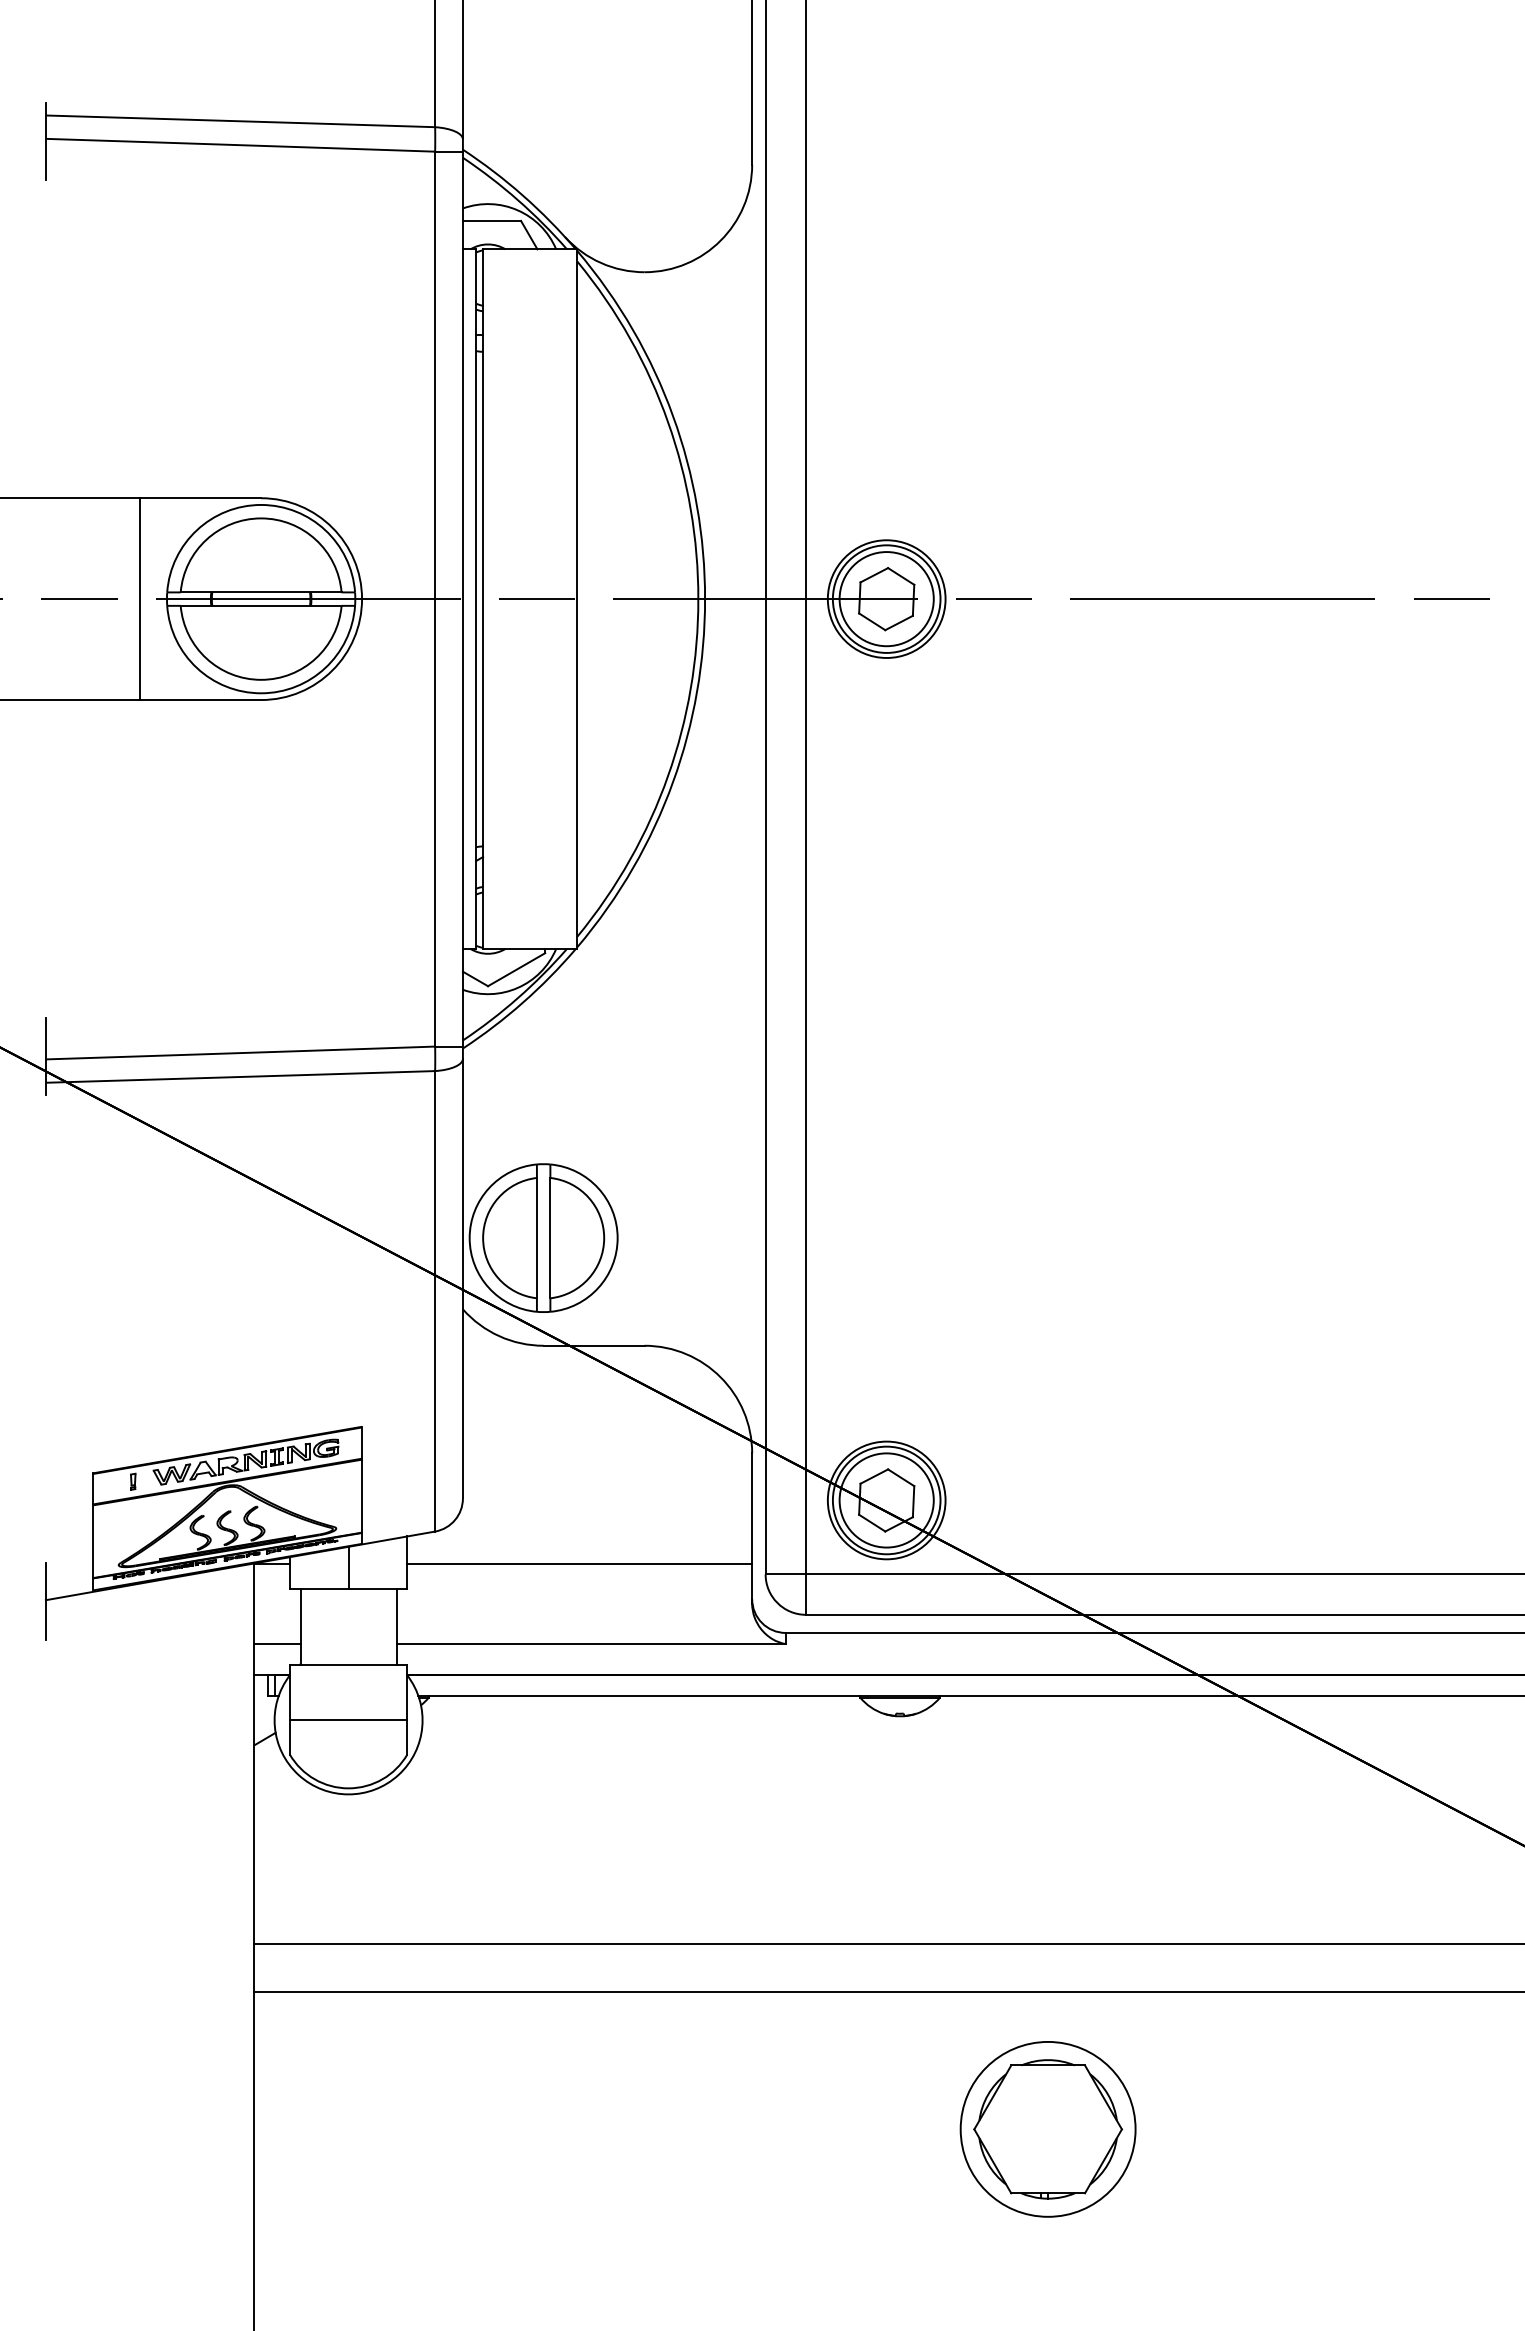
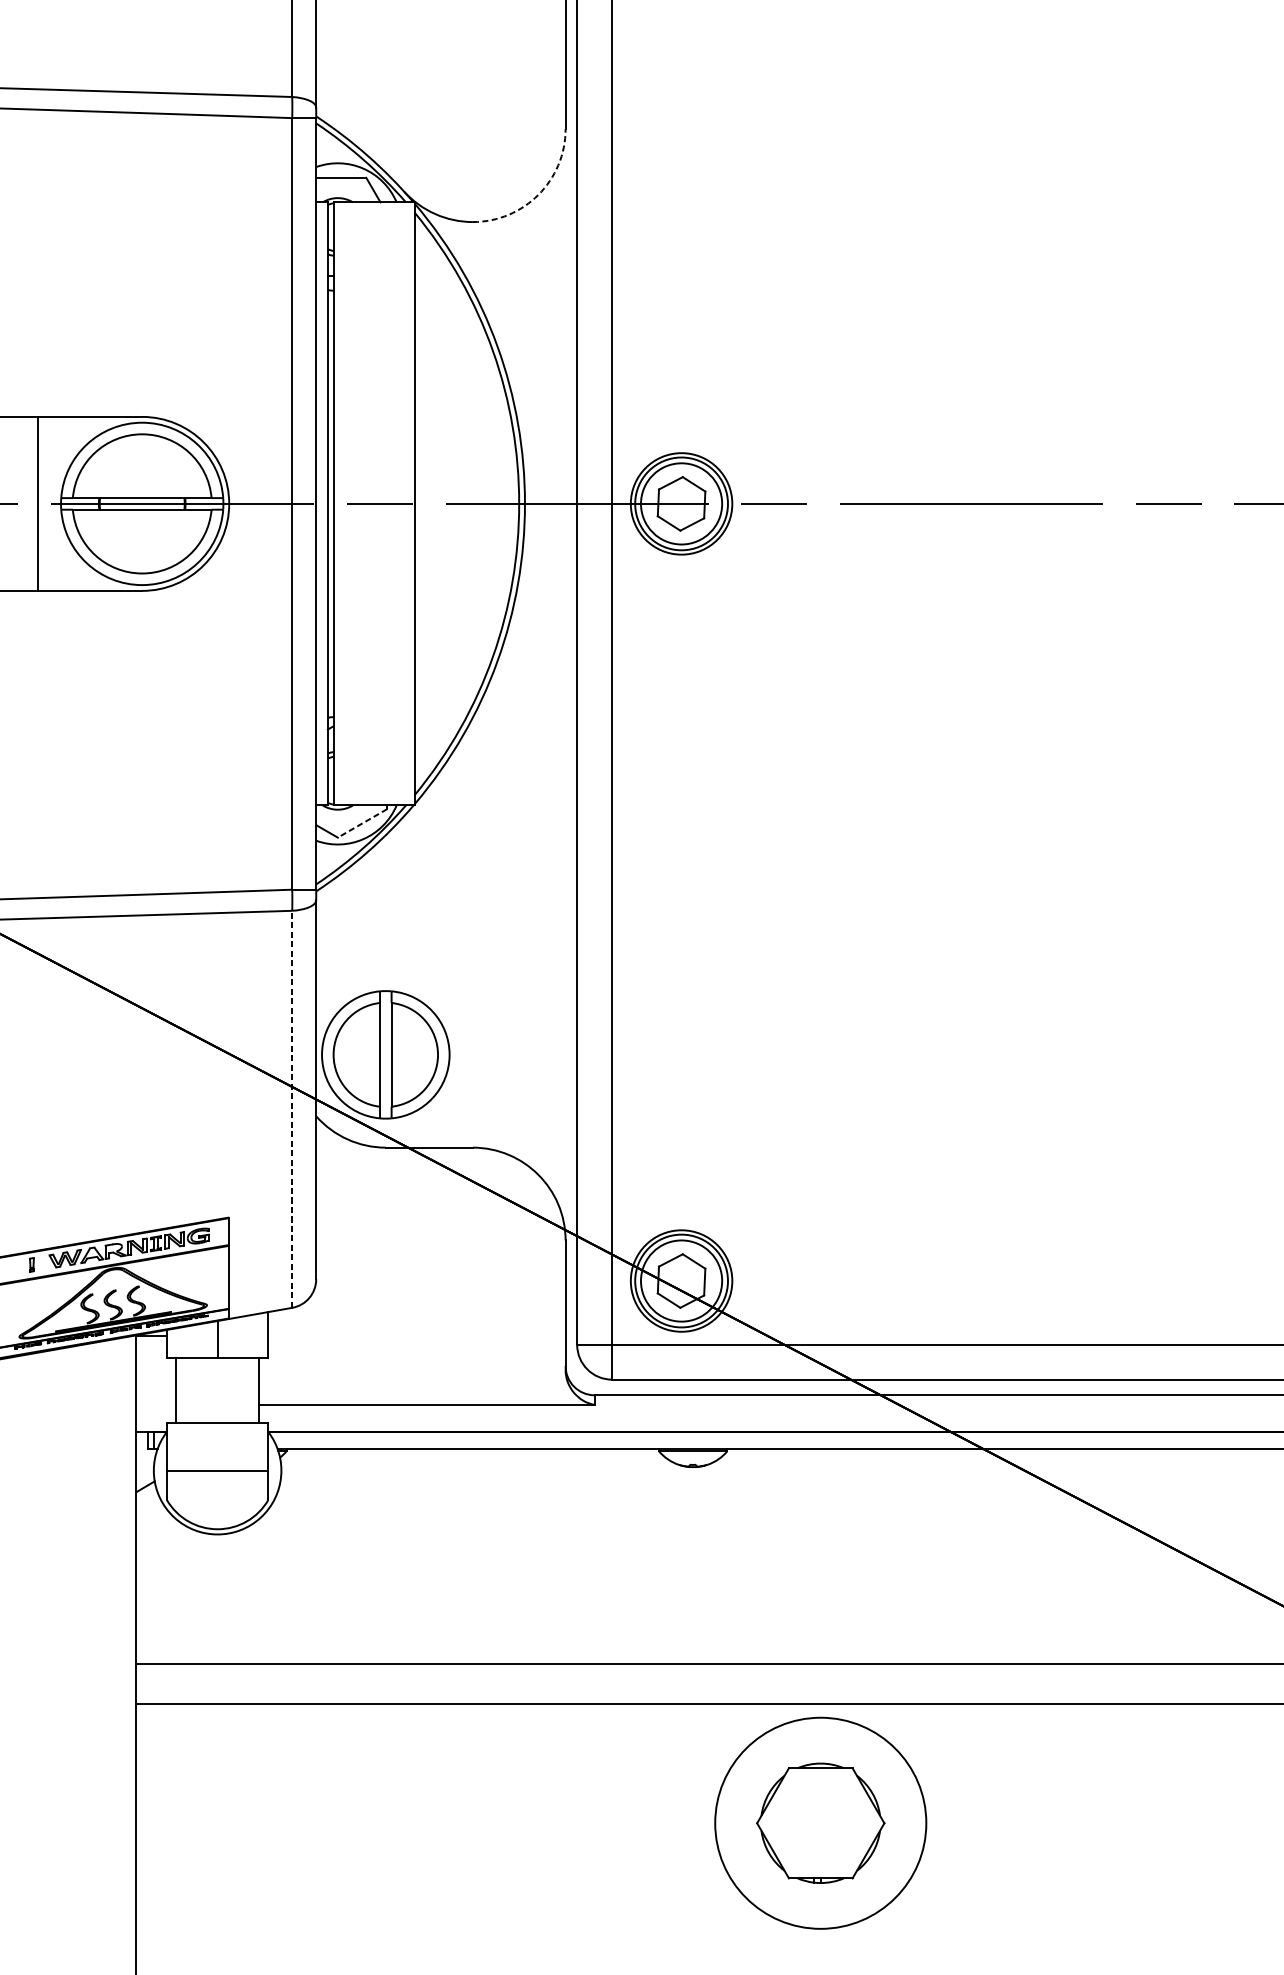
arc: (720, 240) -> (538, 194), solid -> dashed
line: (516, 969) -> (362, 823), solid -> dashed
line: (435, 1300) -> (292, 1108), solid -> dashed
line: (579, 1563) -> (416, 1335), removed
line: (277, 1644) -> (156, 1405), removed
circle: (1047, 2128) -> (820, 1822), size x1.4

